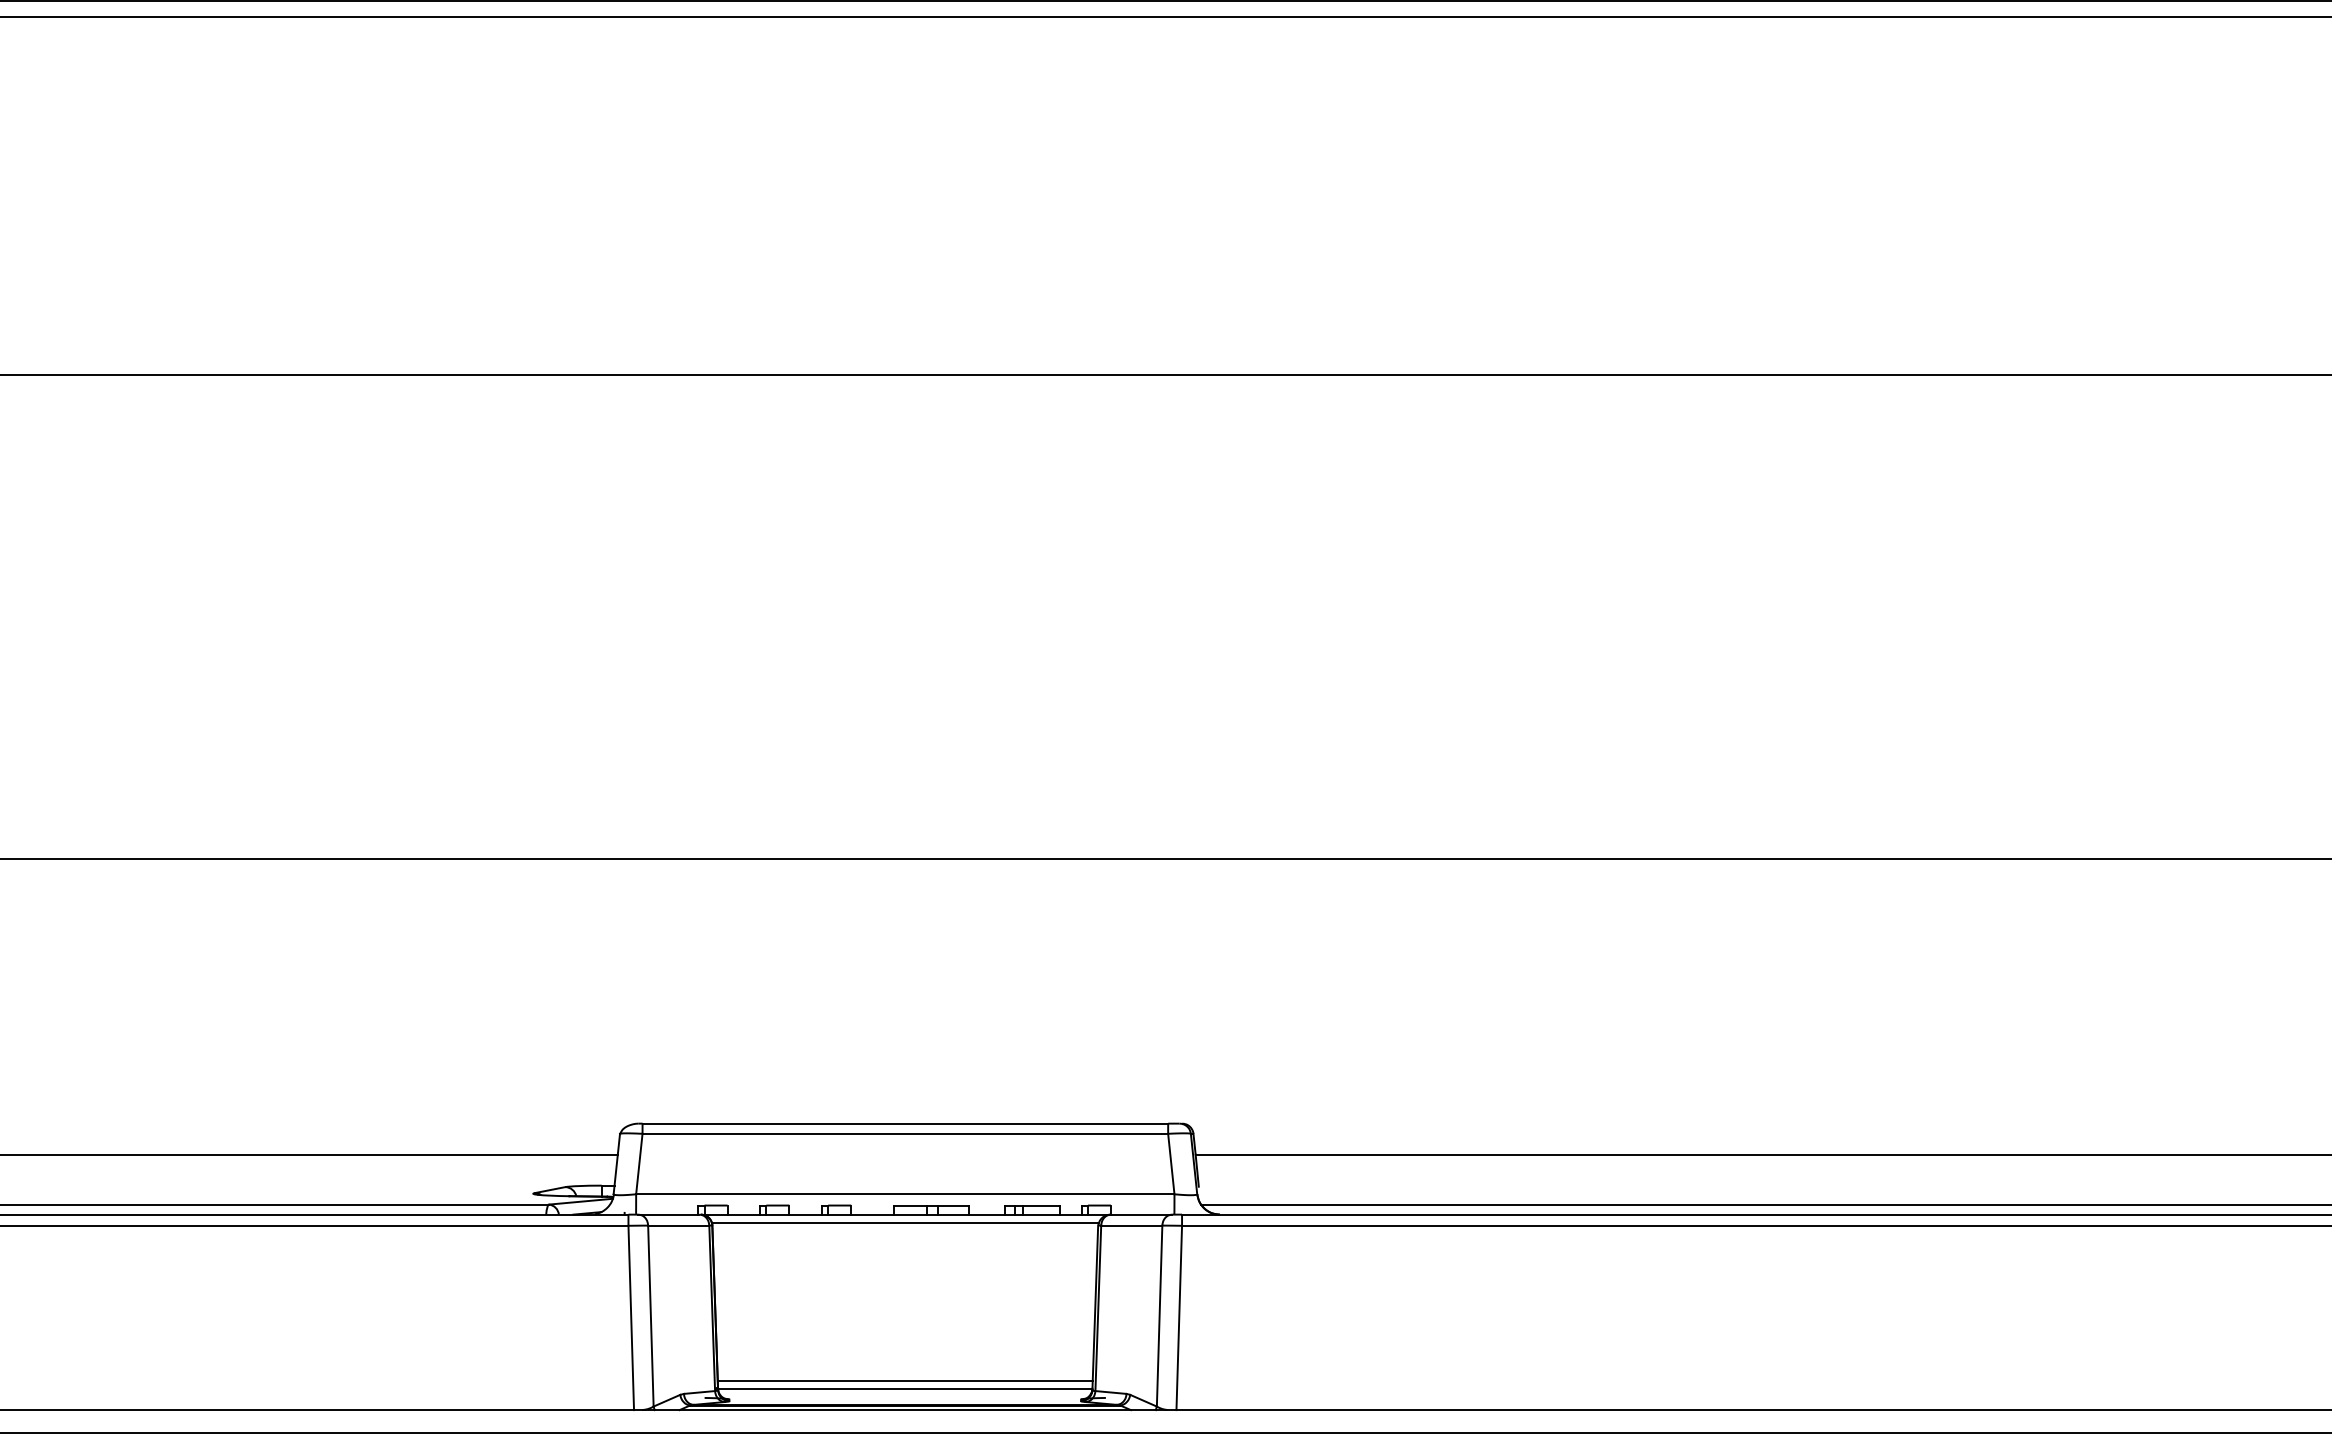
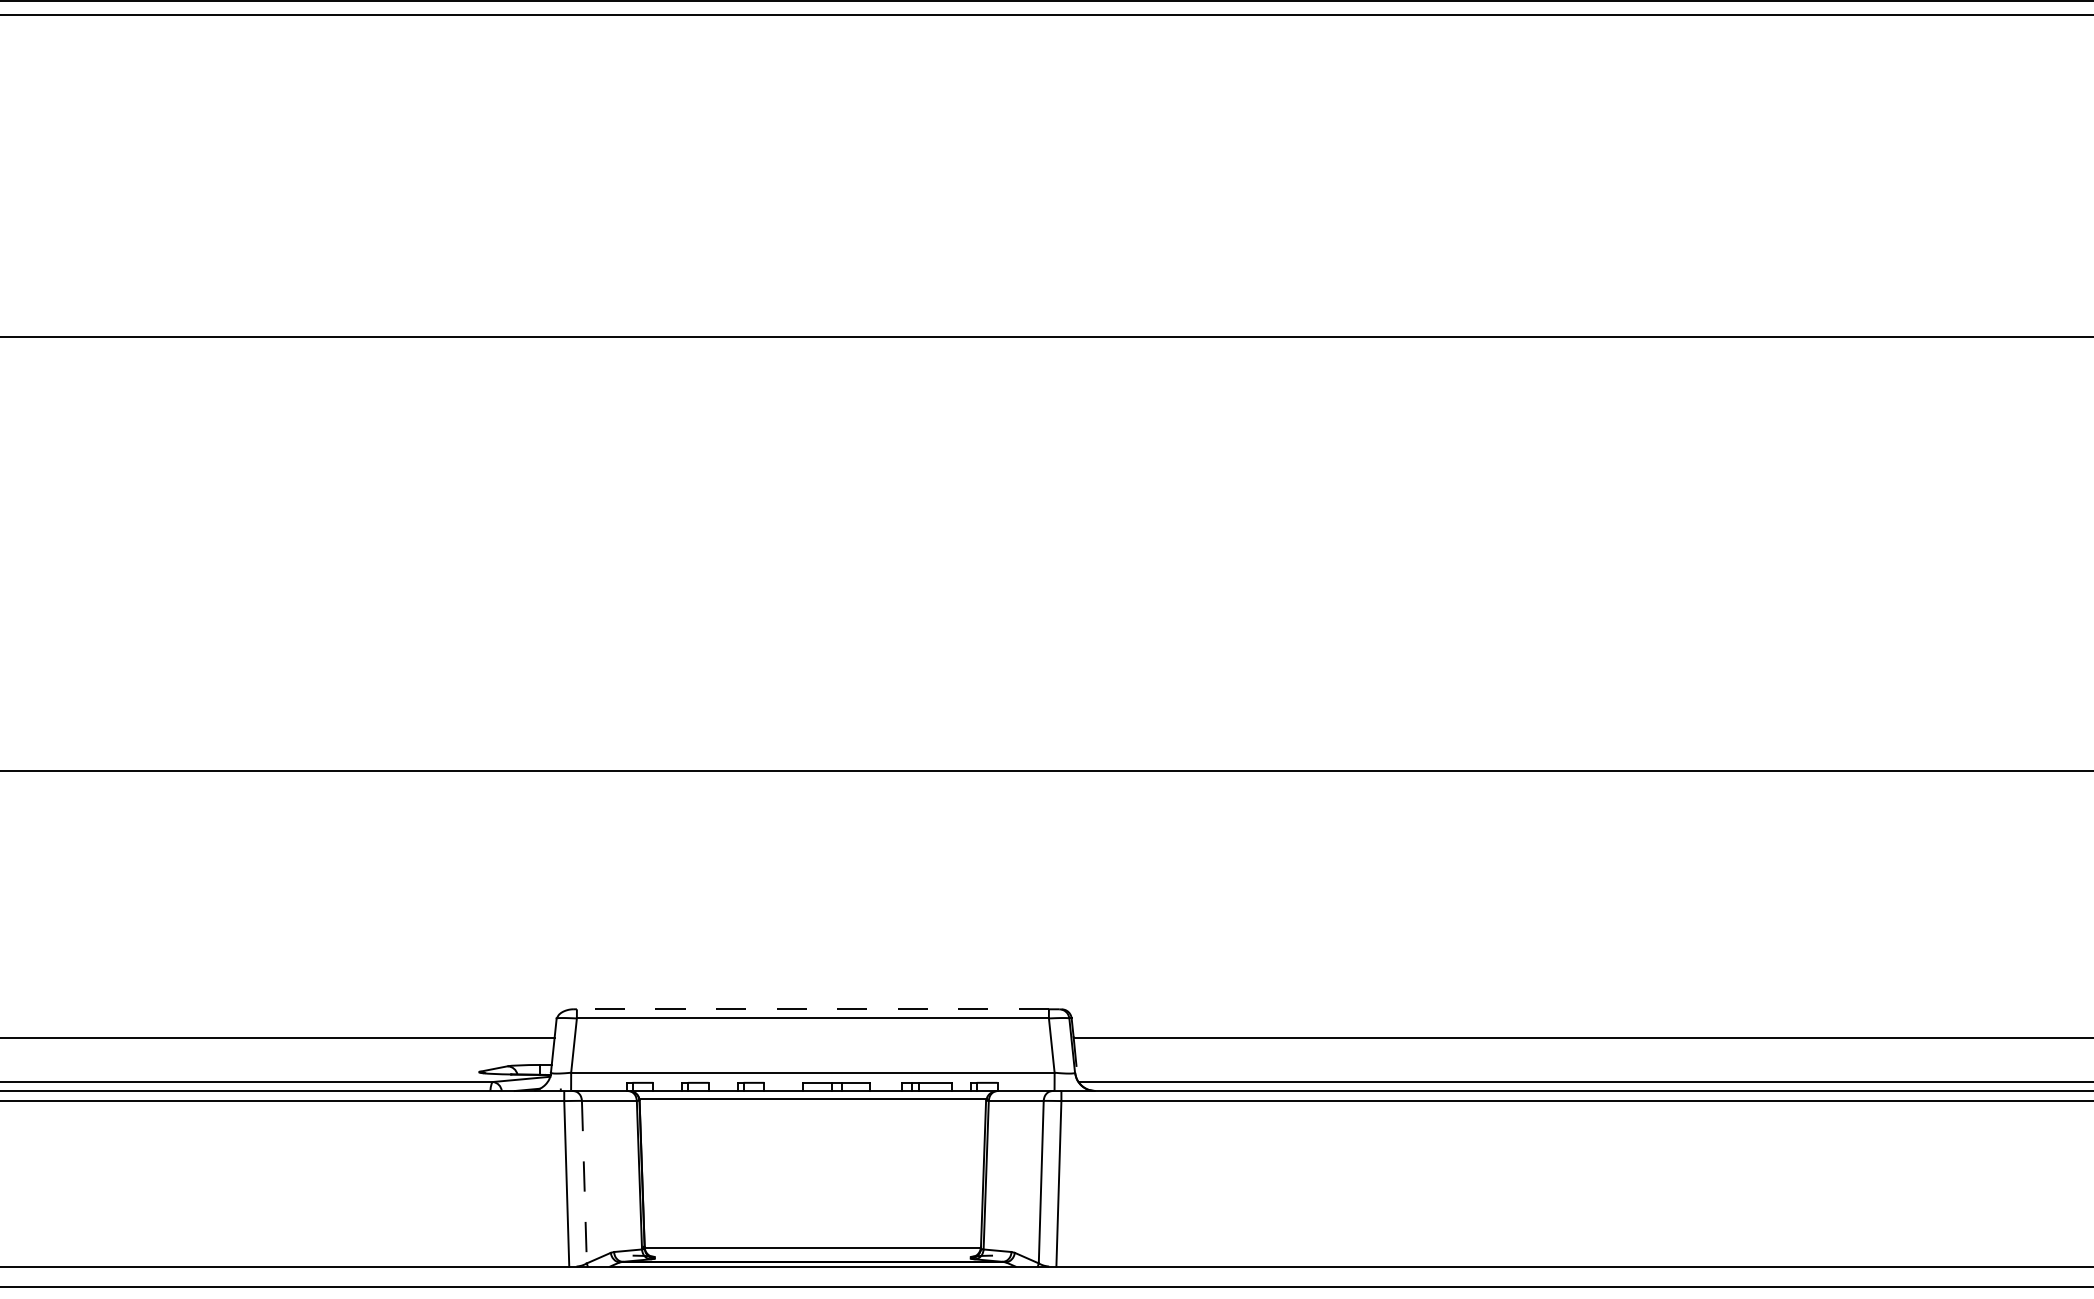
line: (904, 1123) -> (812, 1009), solid -> dashed
line: (651, 1316) -> (584, 1182), solid -> dashed
line: (904, 1381) -> (812, 1240), removed

